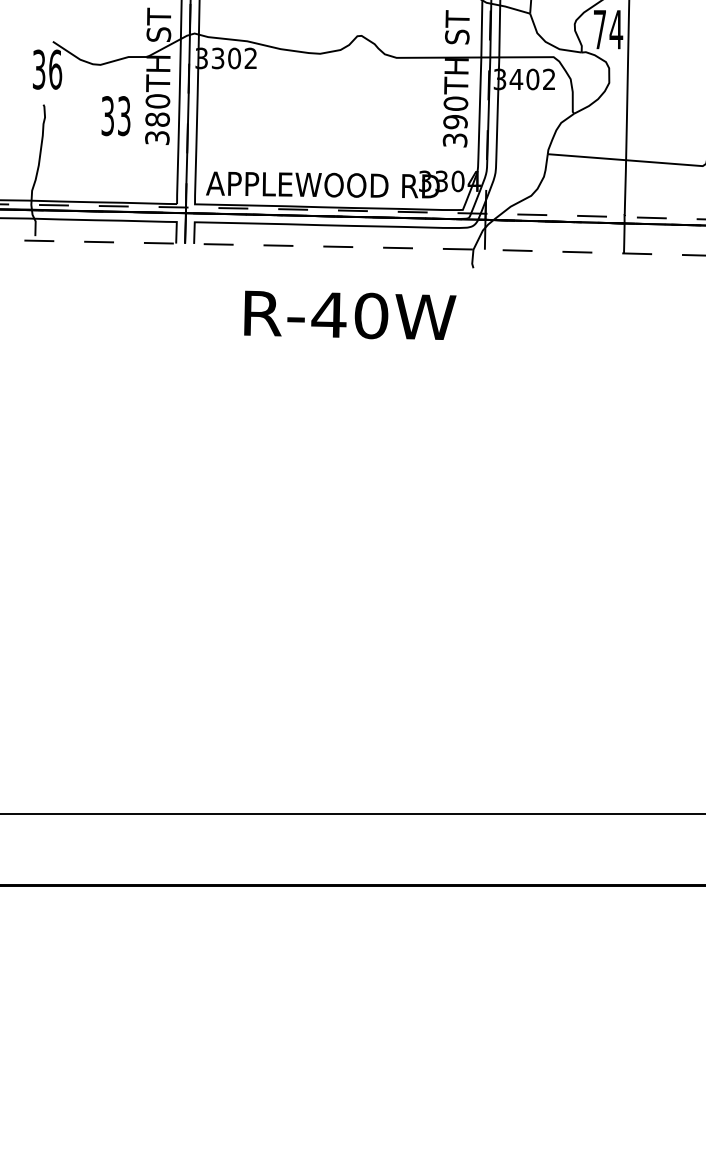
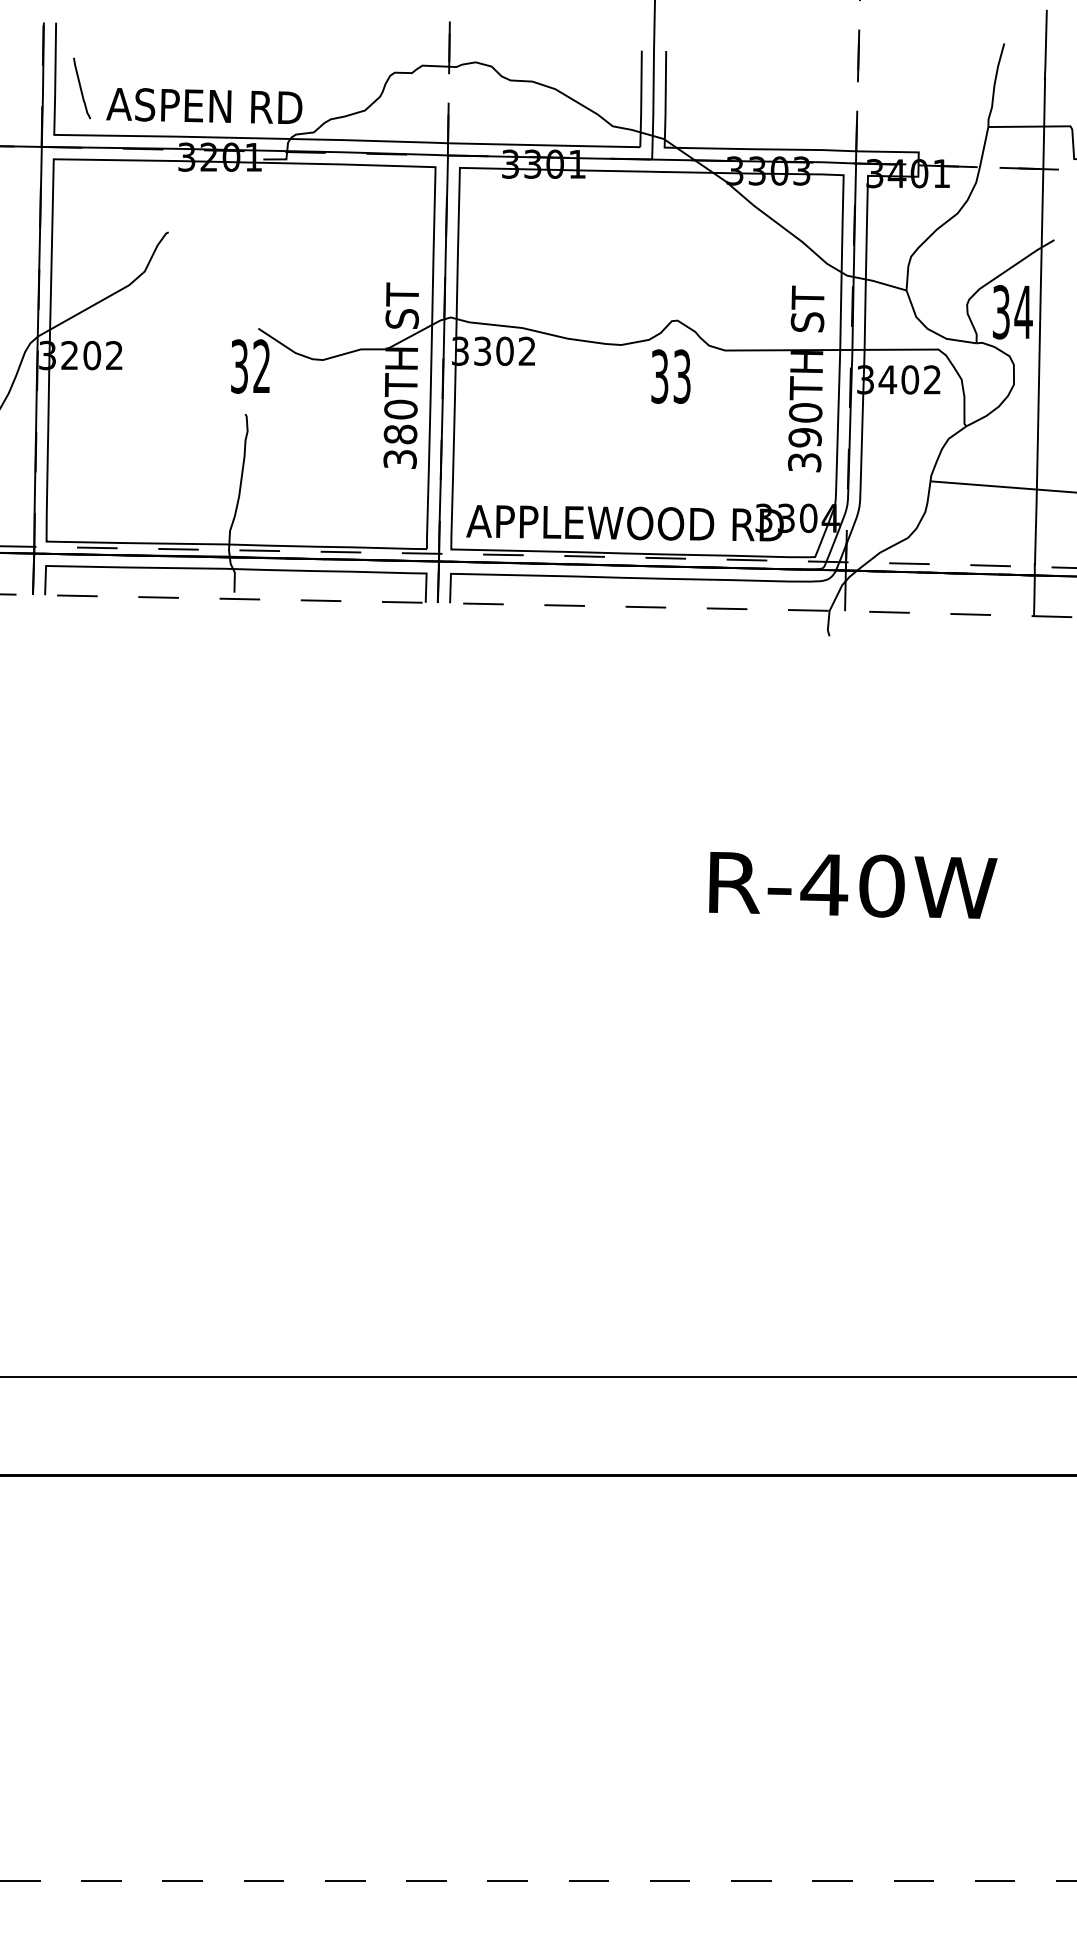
text: (600, 29) -> (1001, 312), 74 -> 34
text: (55, 69) -> (261, 366), 36 -> 32
text: (115, 116) -> (670, 376), moved
text: (350, 315) -> (853, 885), moved

